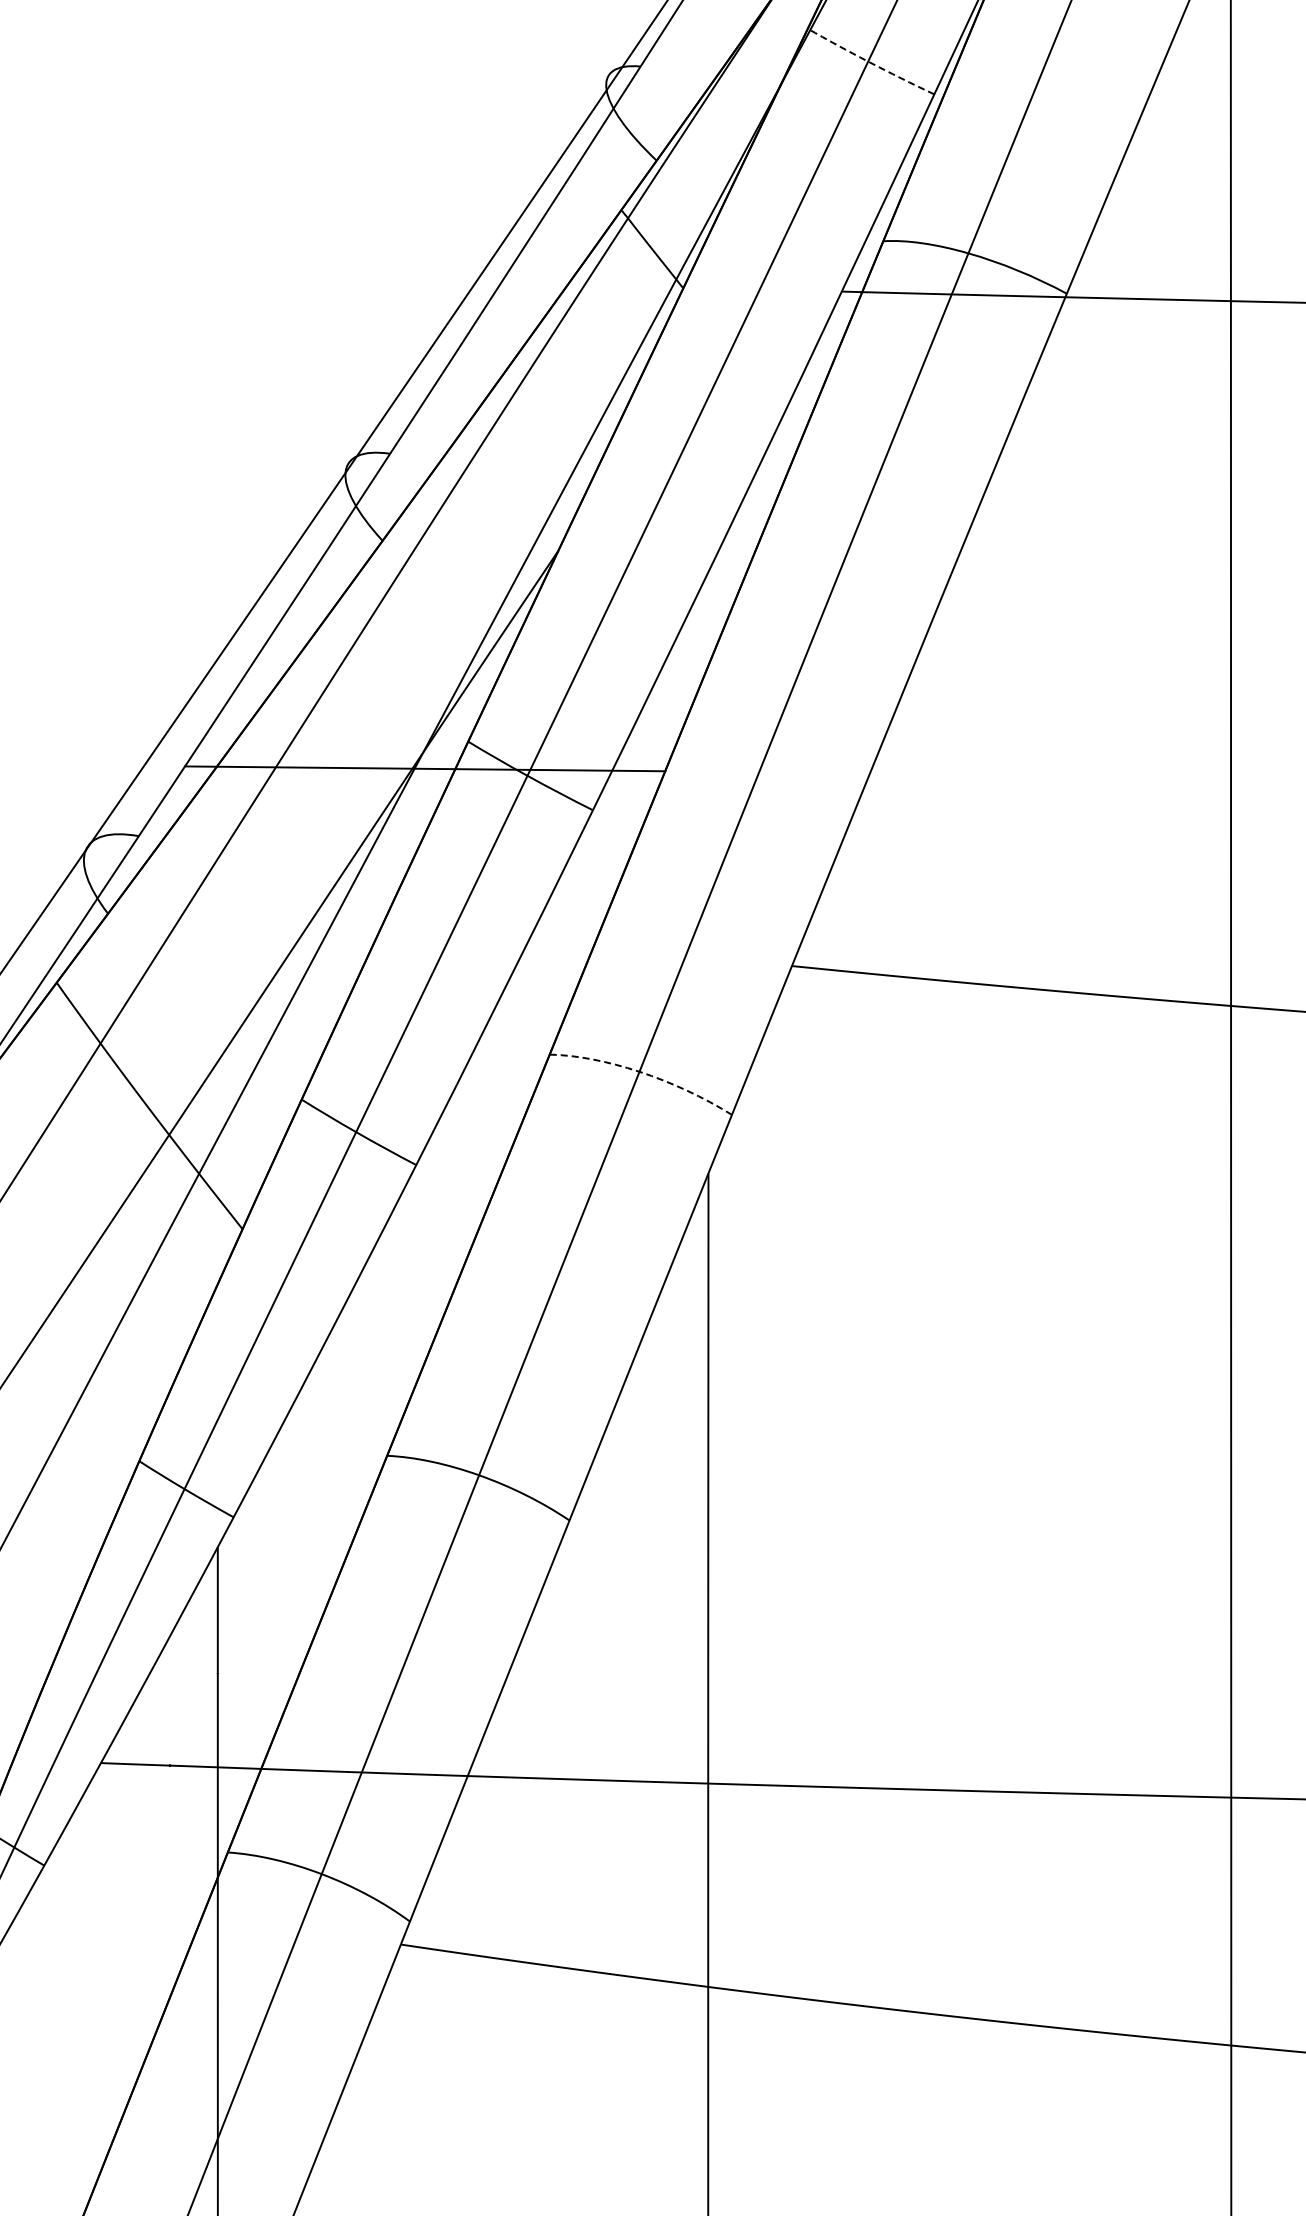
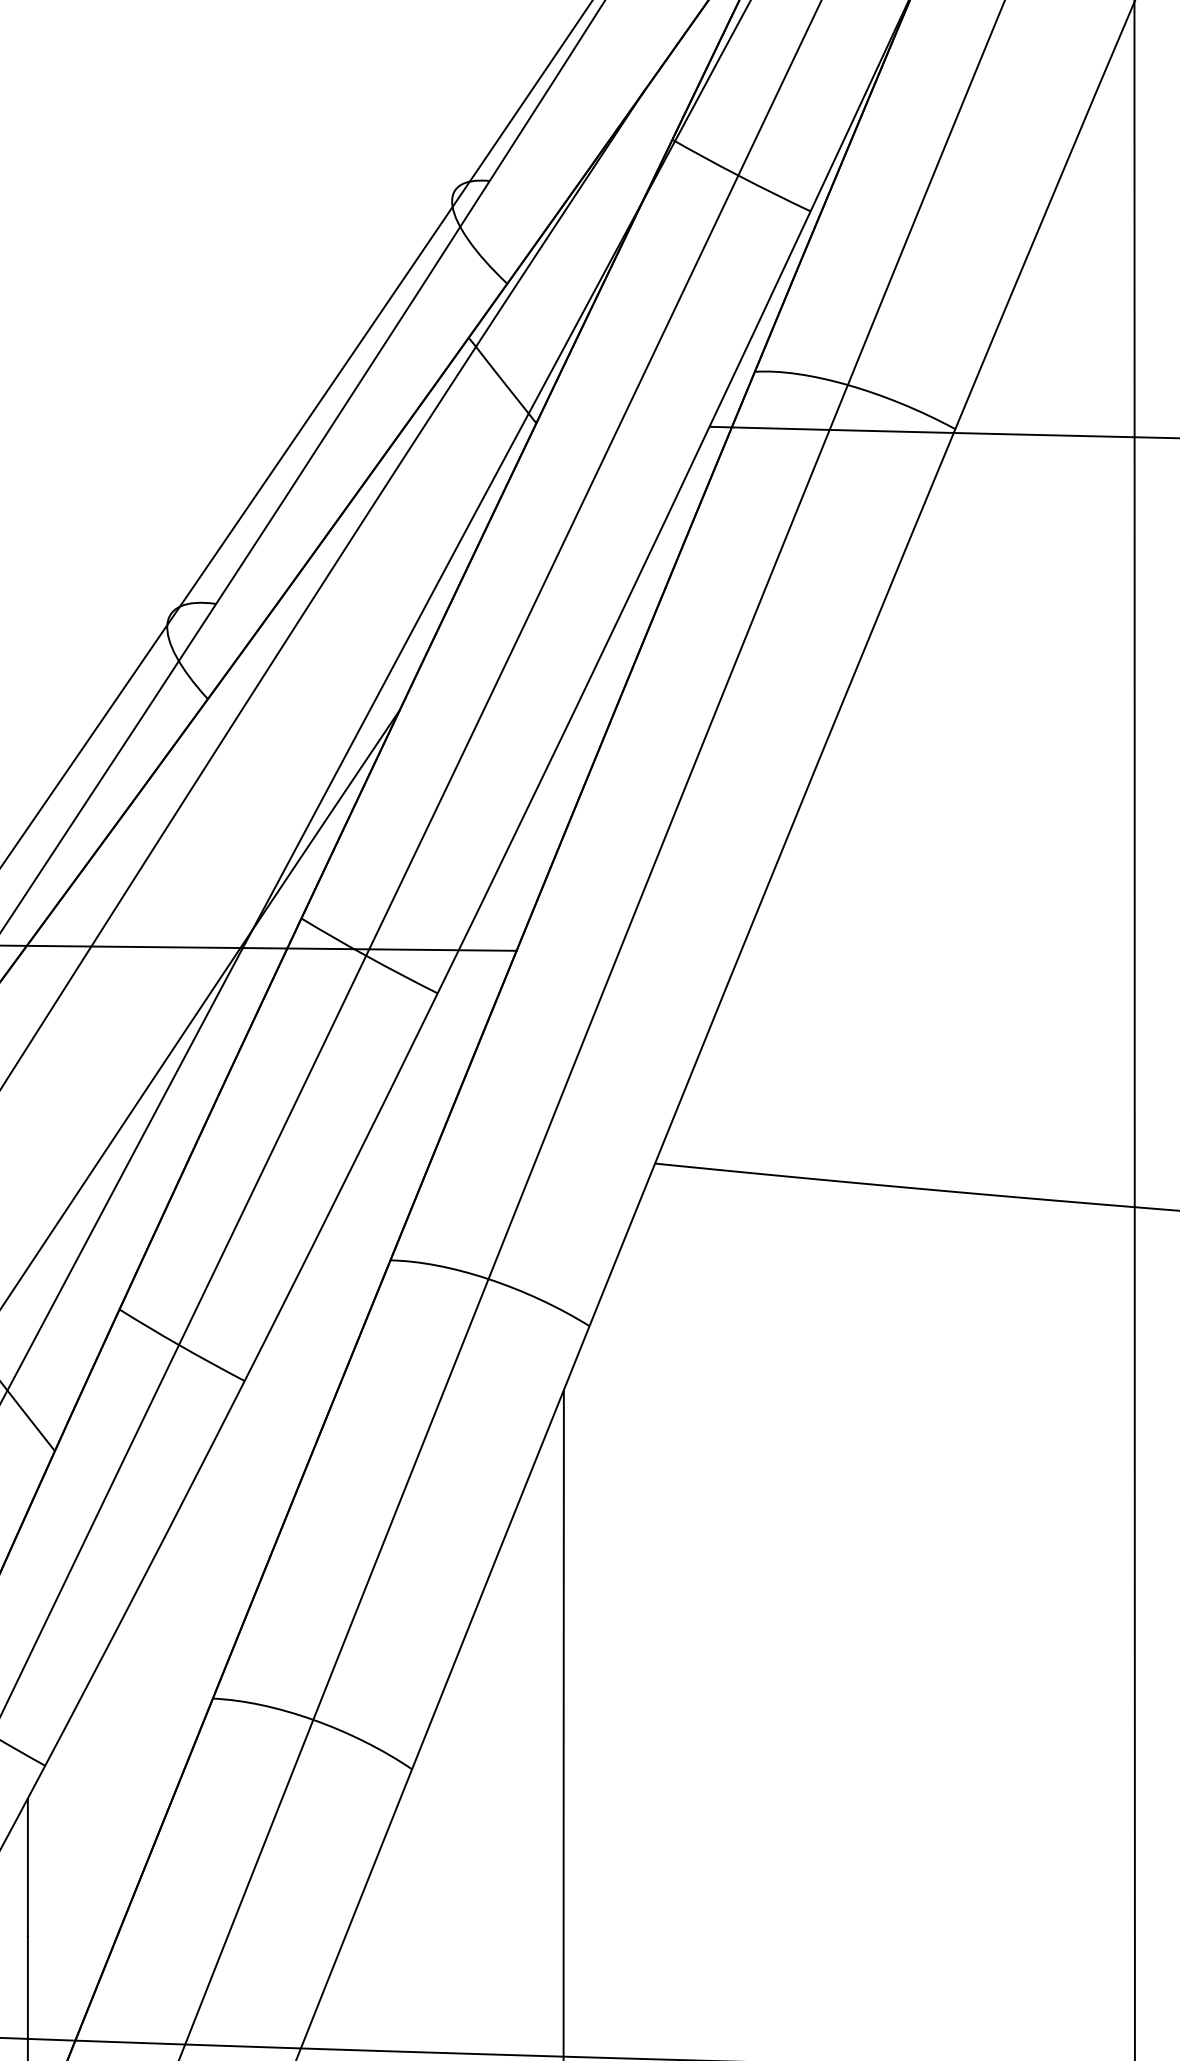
arc: (870, 62) -> (740, 176), dashed -> solid
arc: (642, 1072) -> (491, 1279), dashed -> solid

